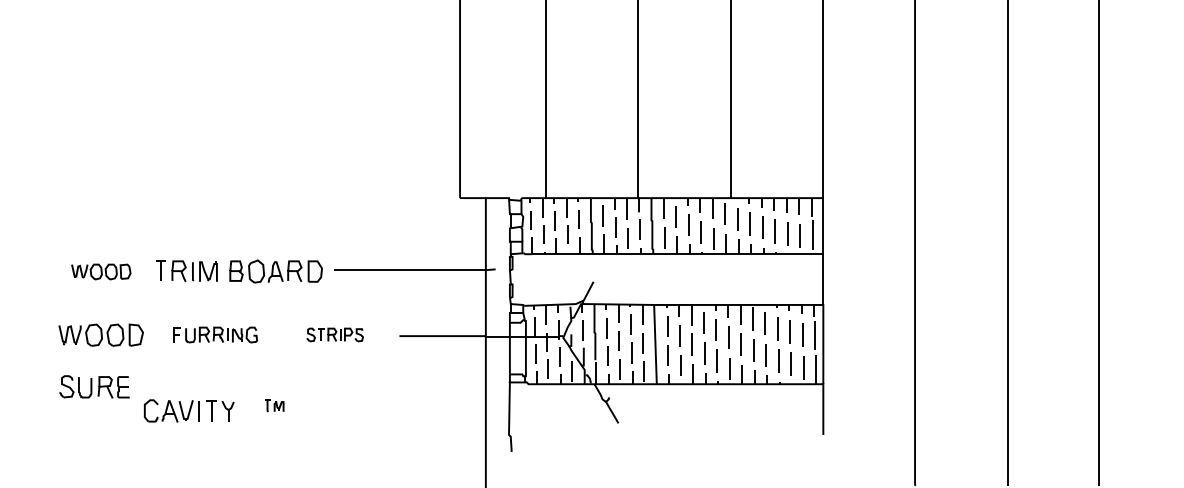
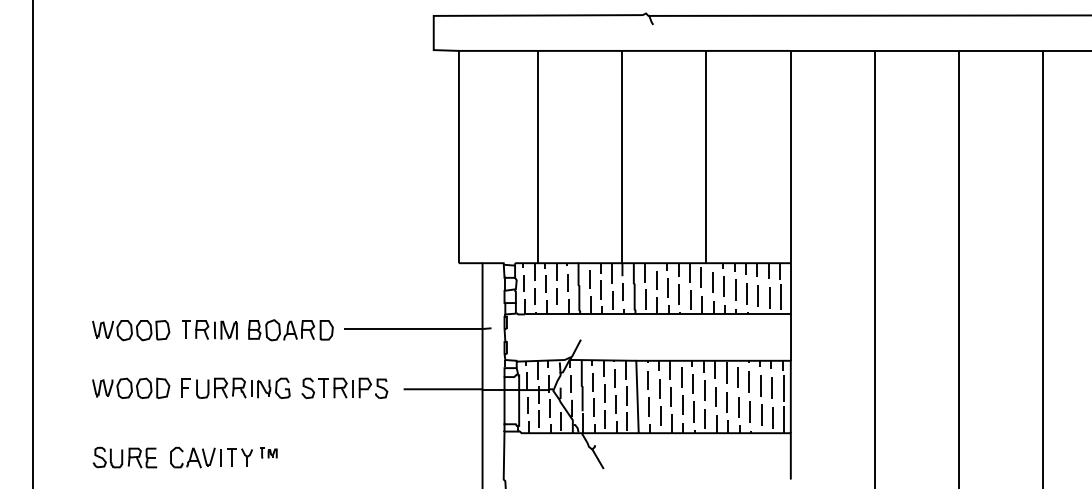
part: (101, 271) -> (131, 330), size x1.43
part: (215, 334) -> (235, 387), size x1.43
part: (334, 334) -> (344, 387), size x1.67
part: (93, 386) -> (124, 457), moved
part: (274, 405) -> (268, 452), moved

